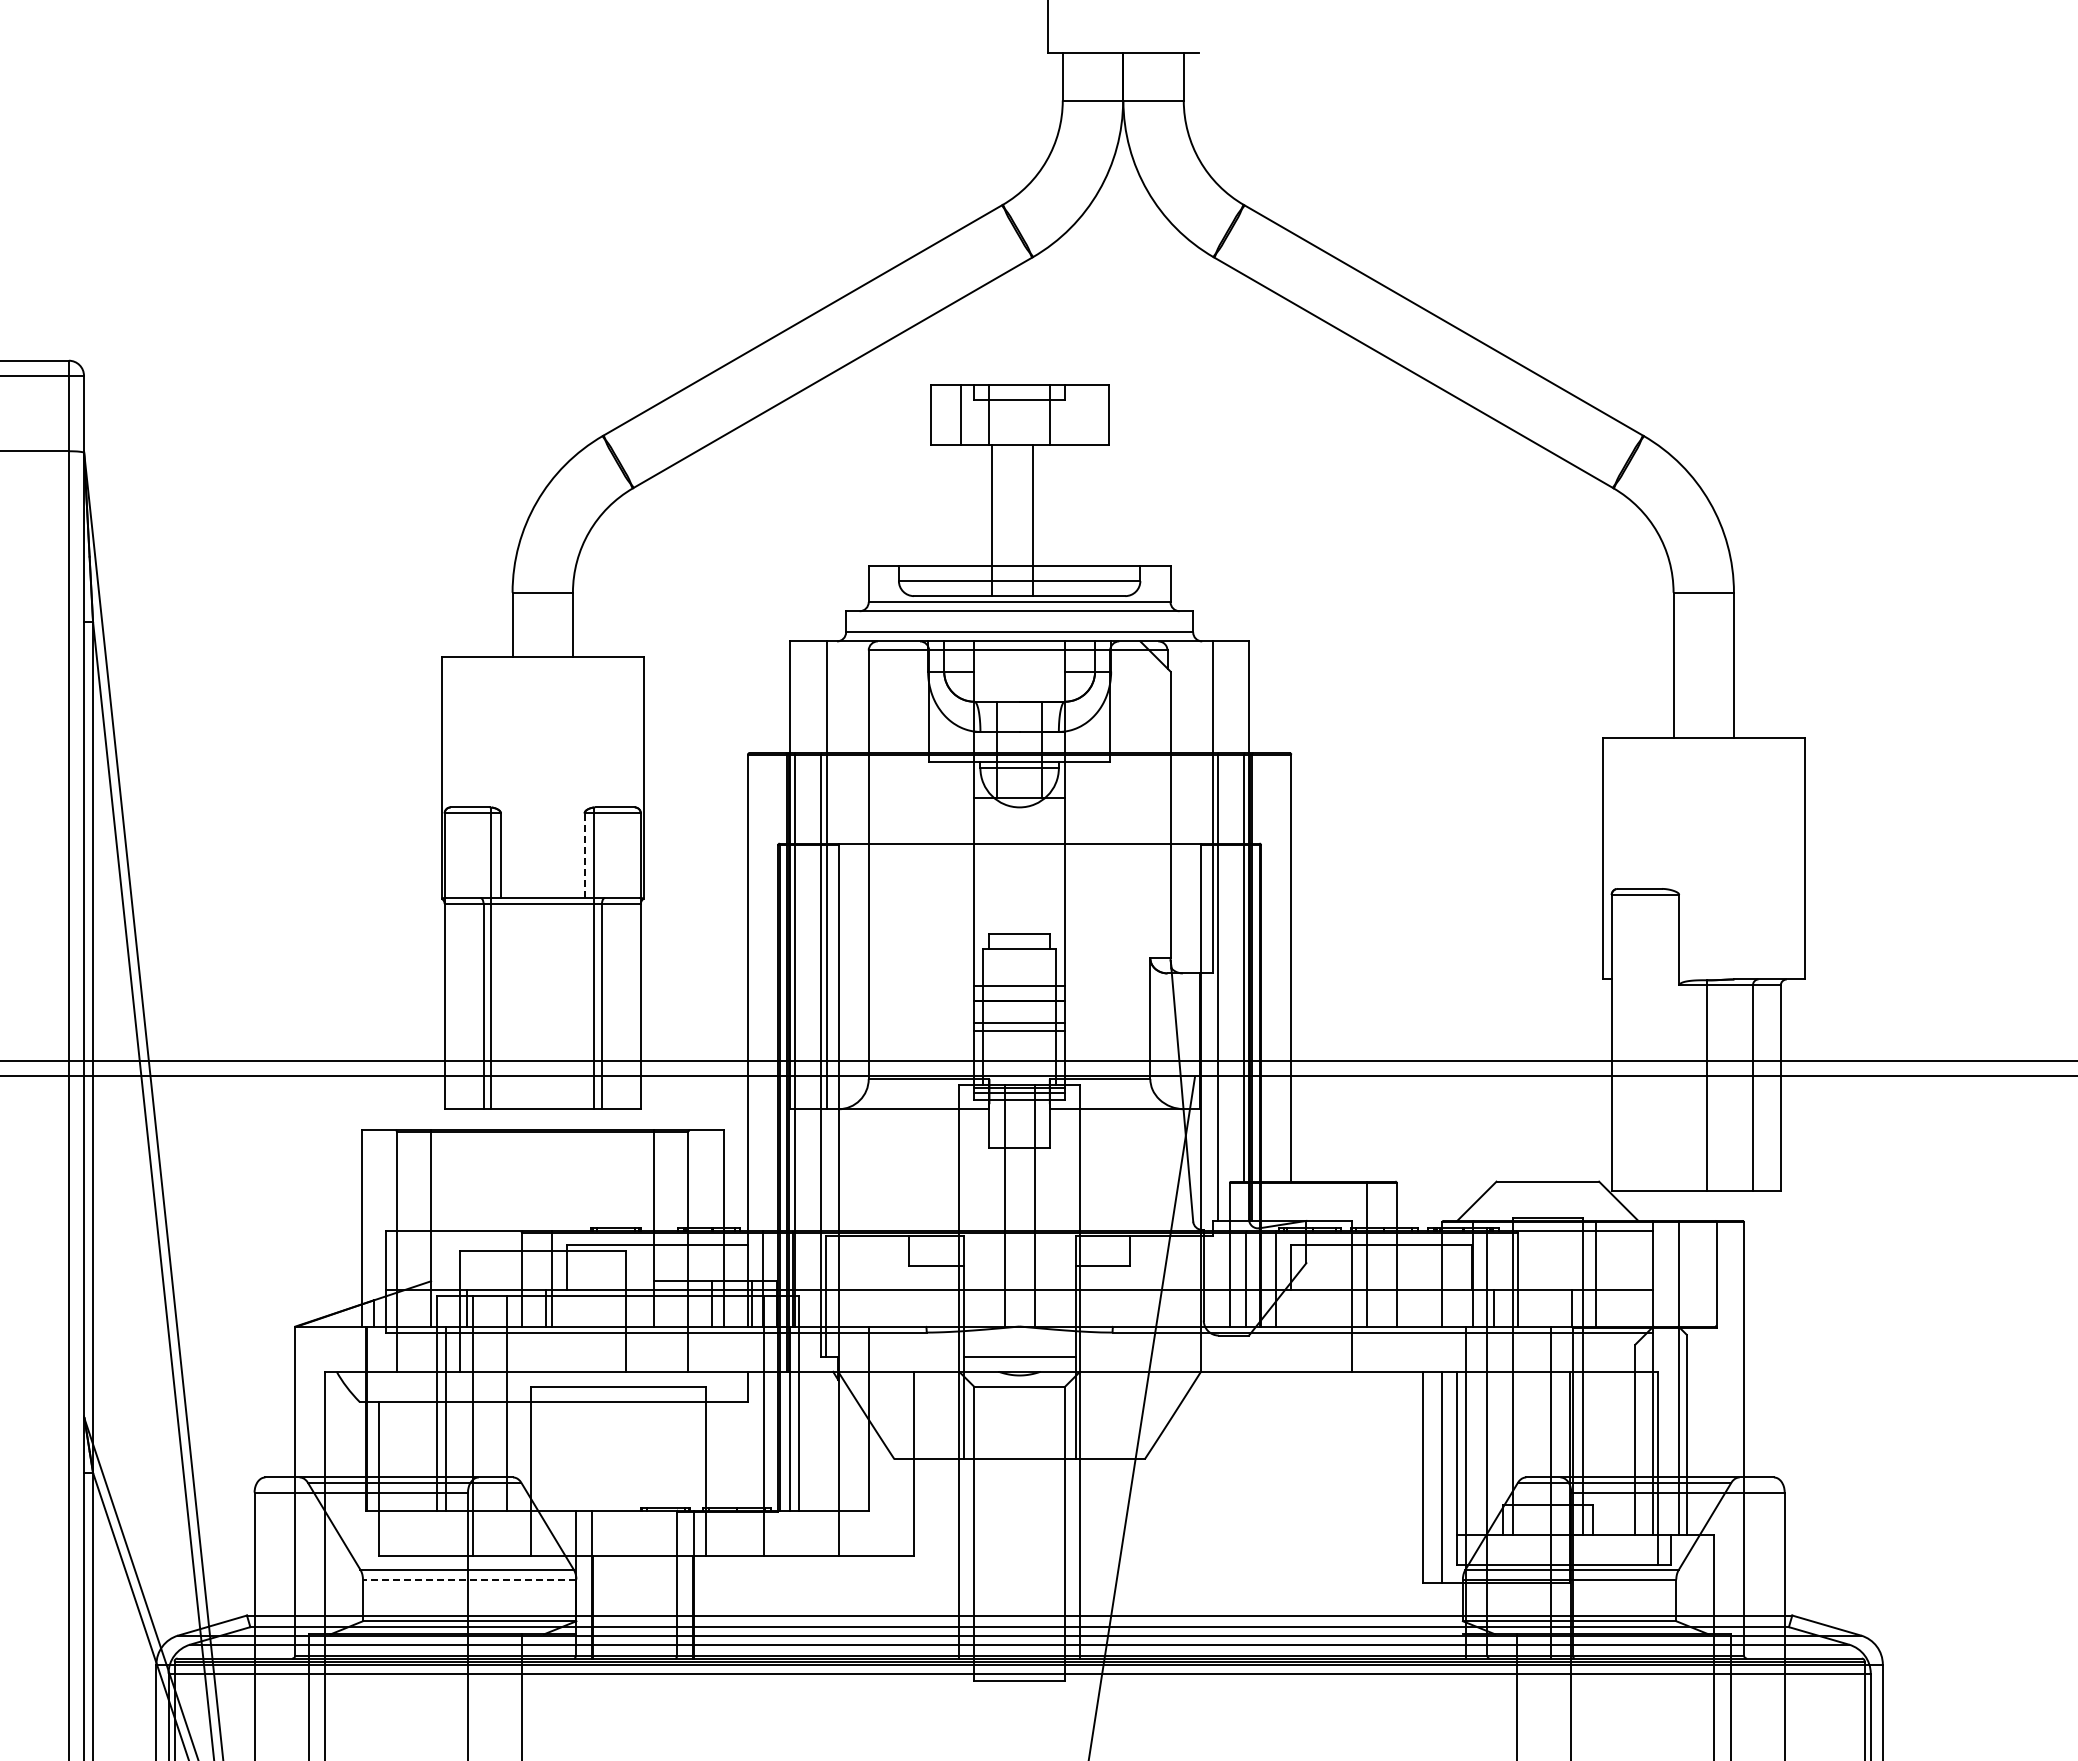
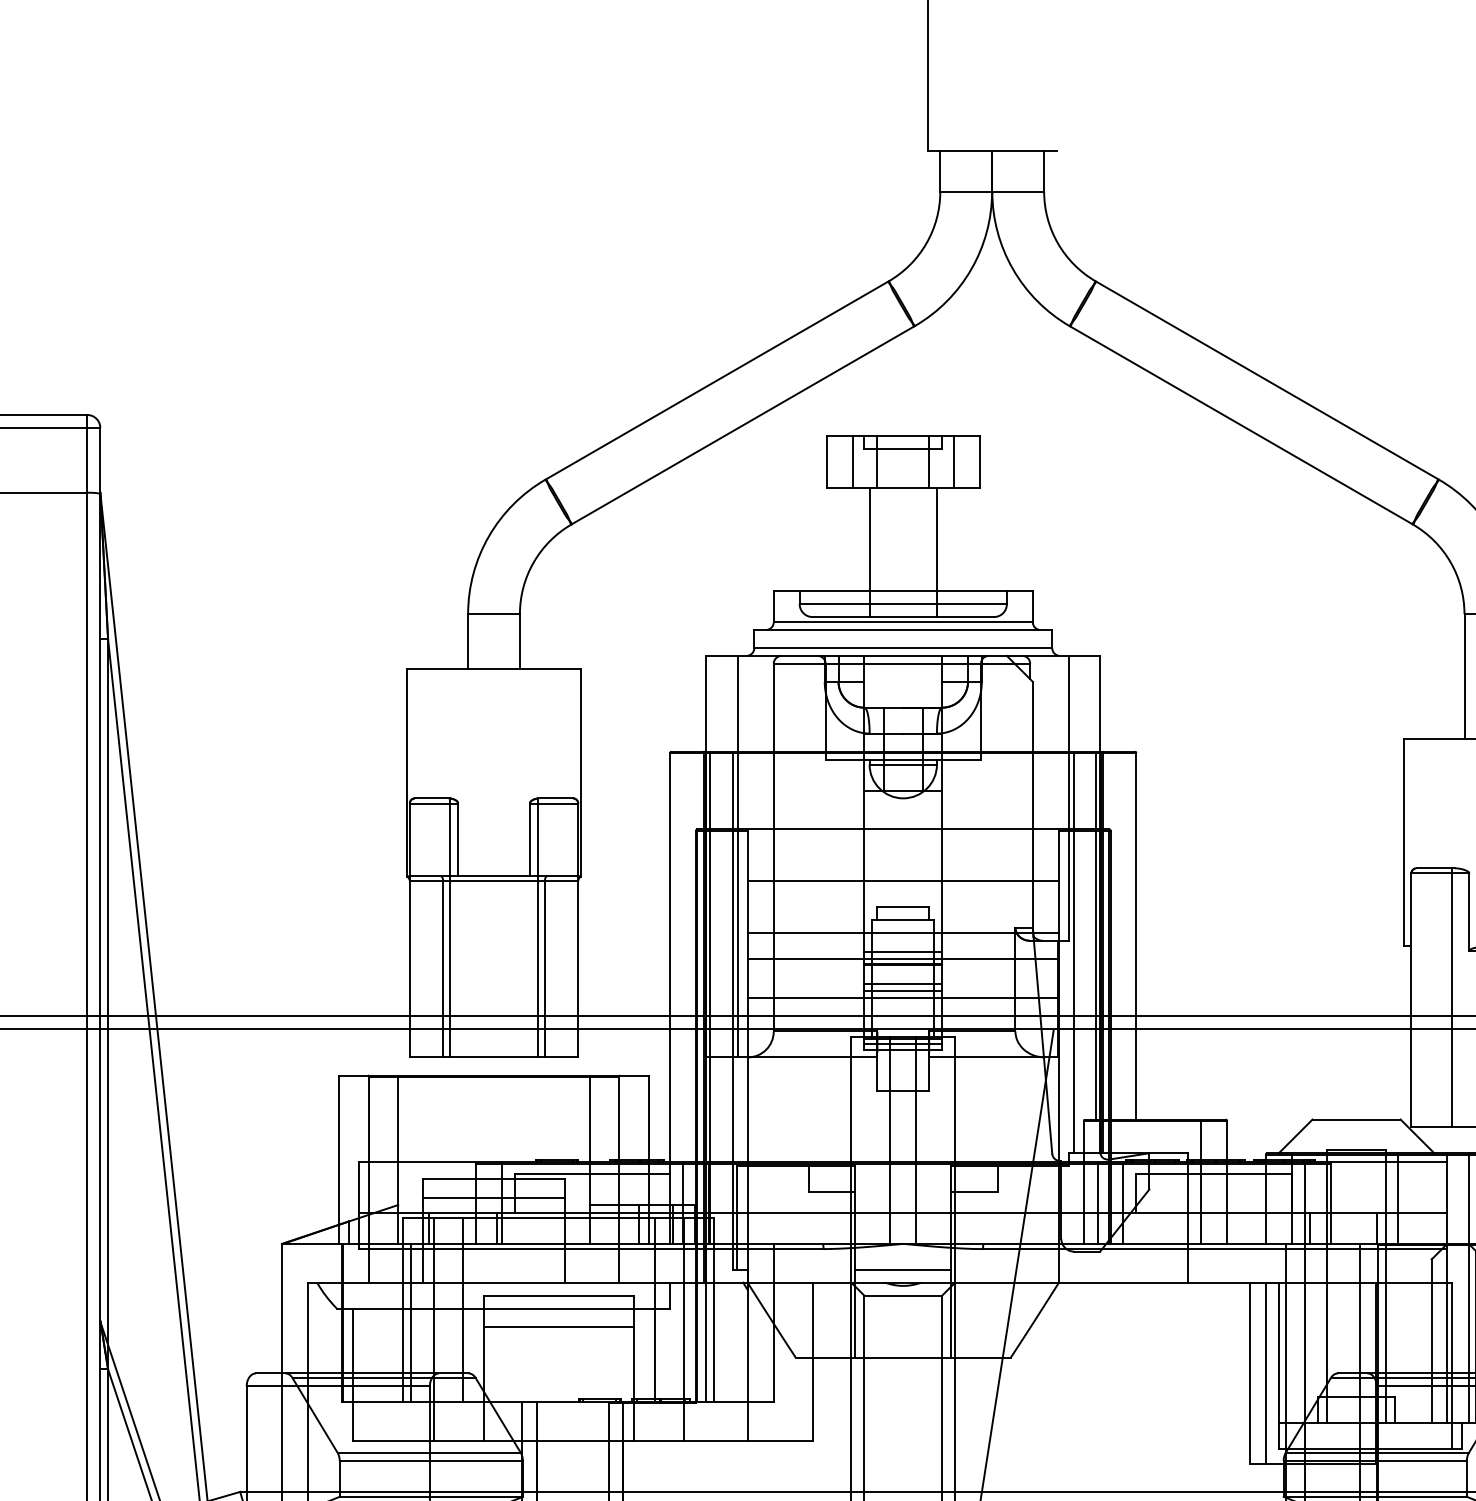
line: (1078, 414) -> (953, 461), added
line: (991, 520) -> (936, 552), moved
line: (1033, 520) -> (869, 552), moved
line: (584, 855) -> (529, 839), dashed -> solid
line: (1019, 904) -> (903, 881), added
line: (1019, 964) -> (903, 933), added
line: (1019, 994) -> (903, 958), added
line: (1019, 1039) -> (903, 997), added
line: (1658, 1039) -> (1451, 997), added
line: (542, 1272) -> (493, 1197), added
line: (729, 1403) -> (654, 1309), added
line: (617, 1423) -> (558, 1327), added
line: (469, 1579) -> (431, 1460), dashed -> solid

